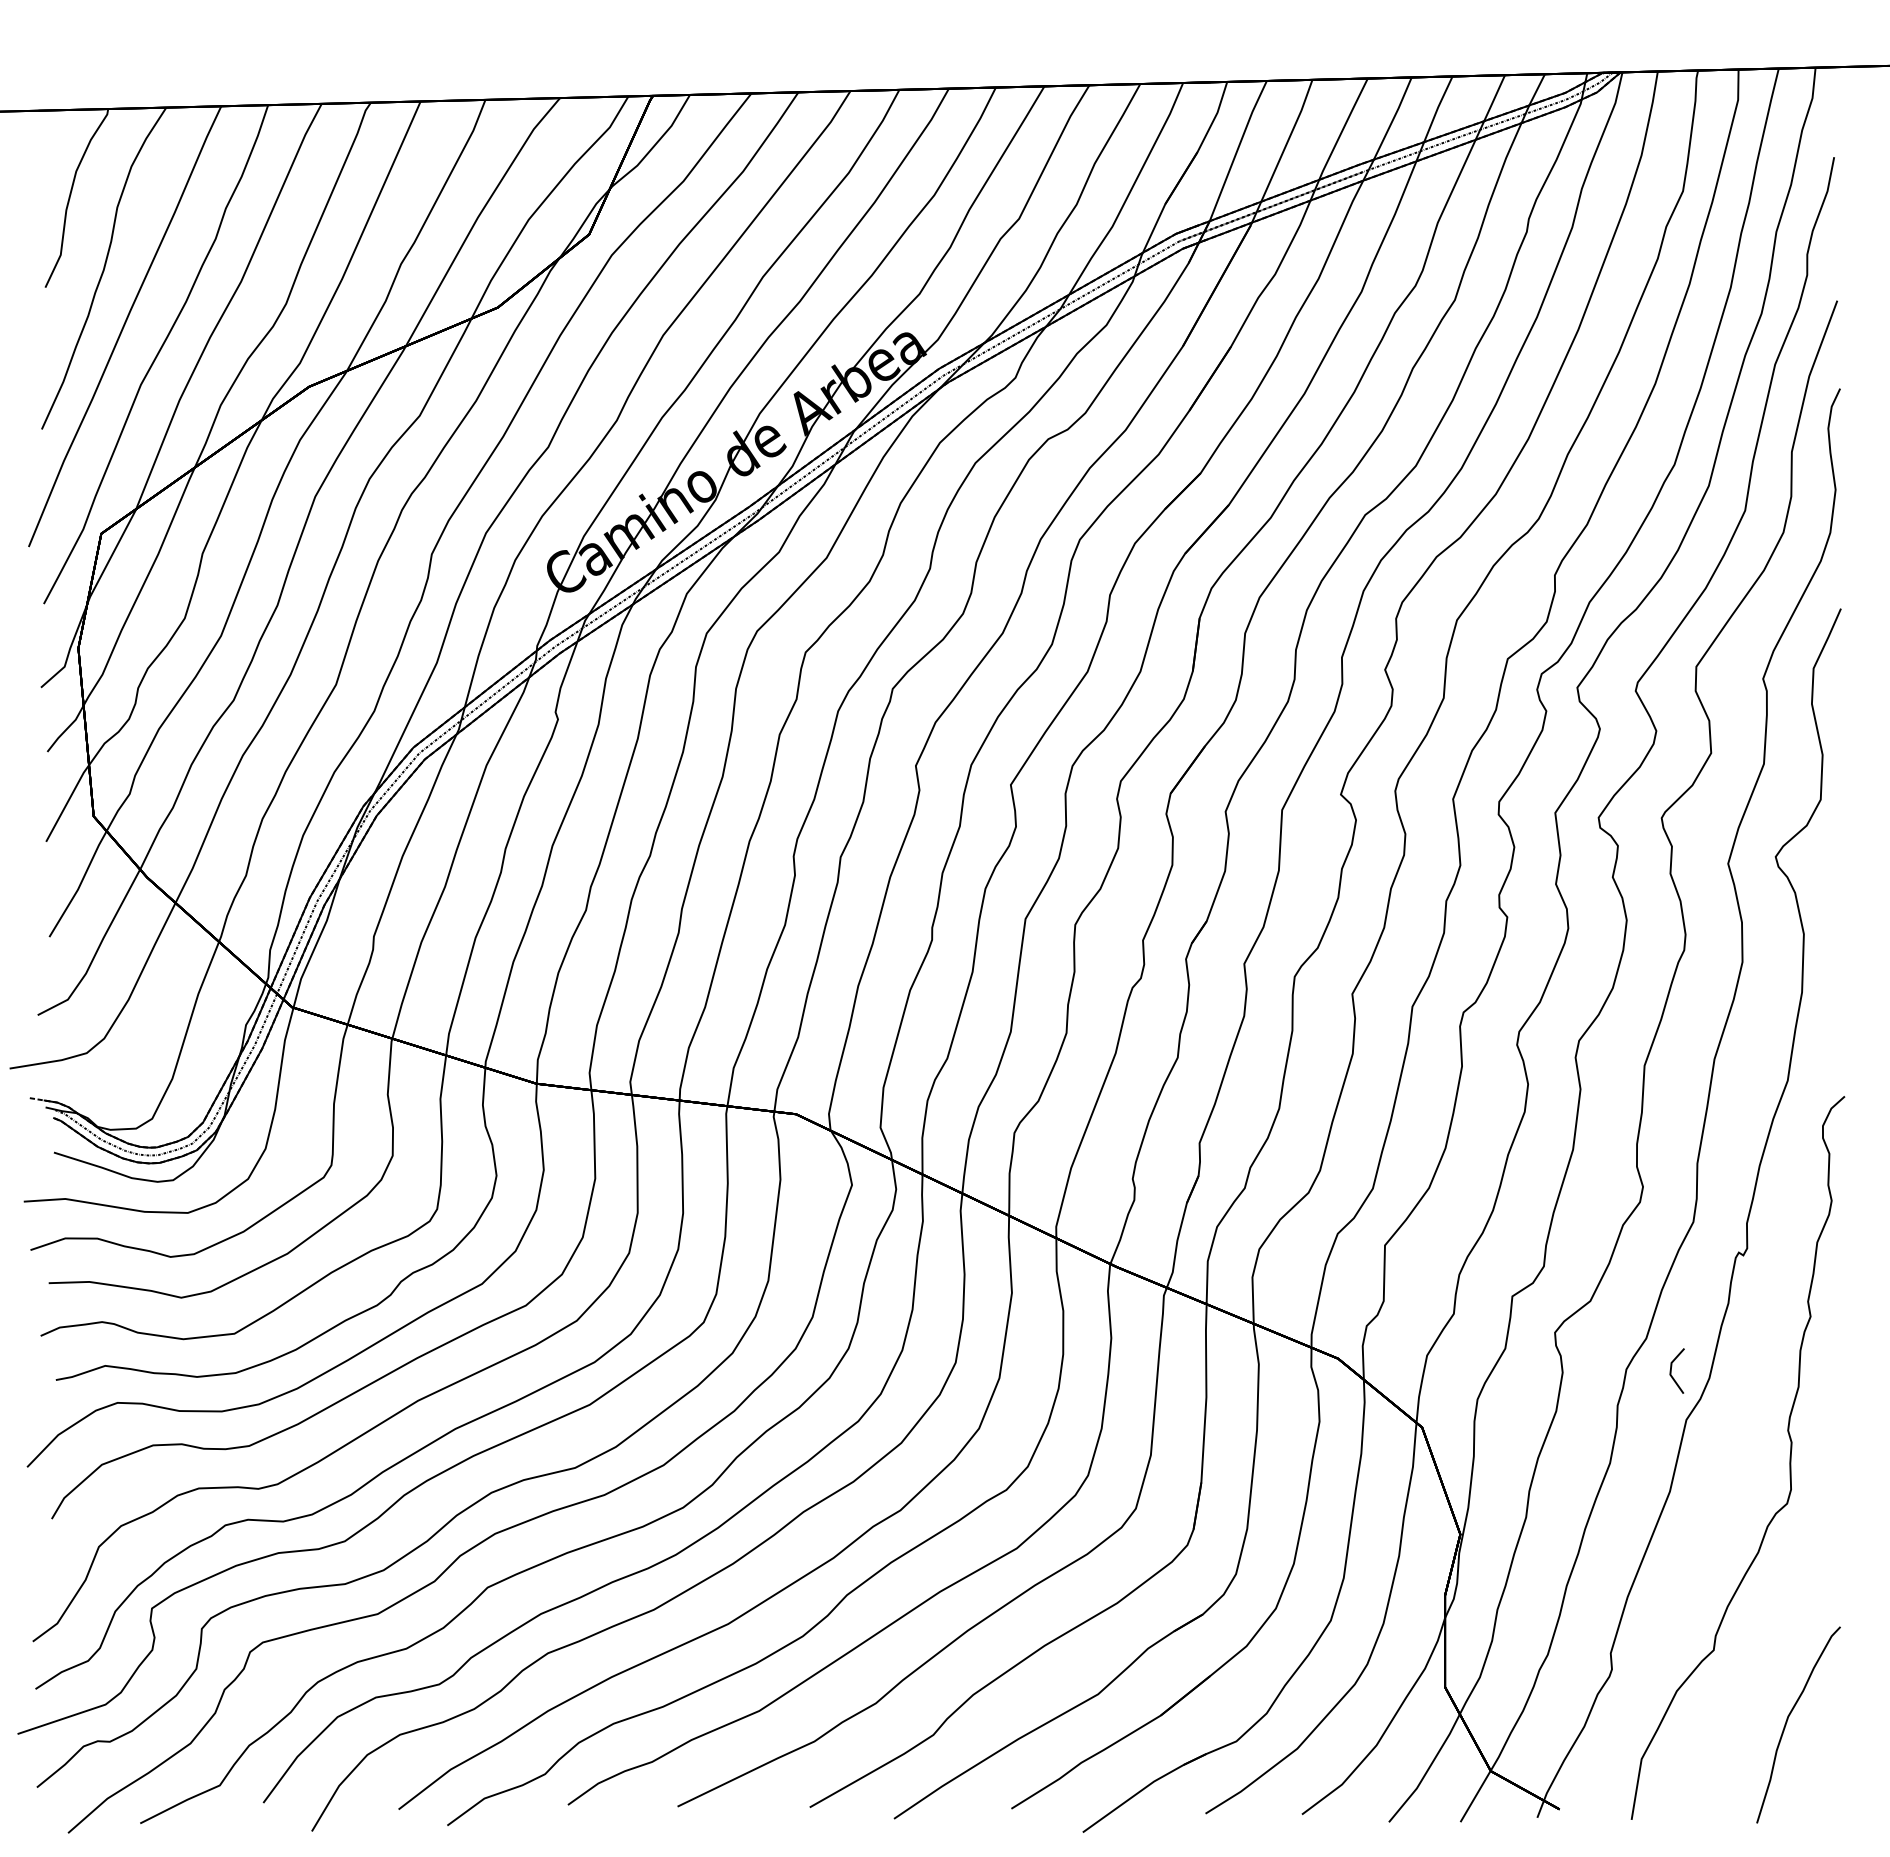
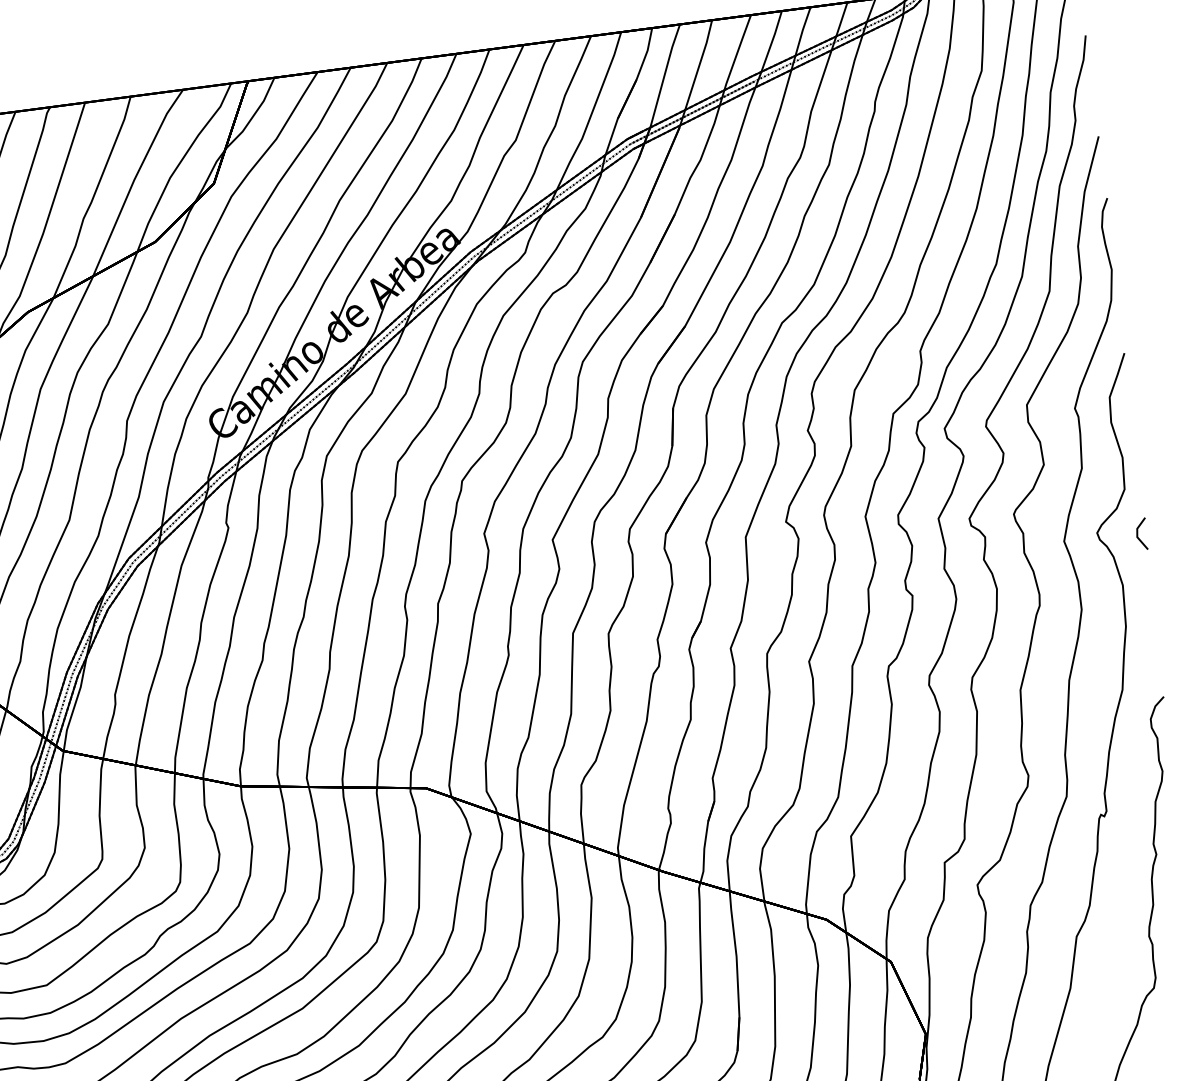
line: (1671, 1370) -> (1137, 534), moved

